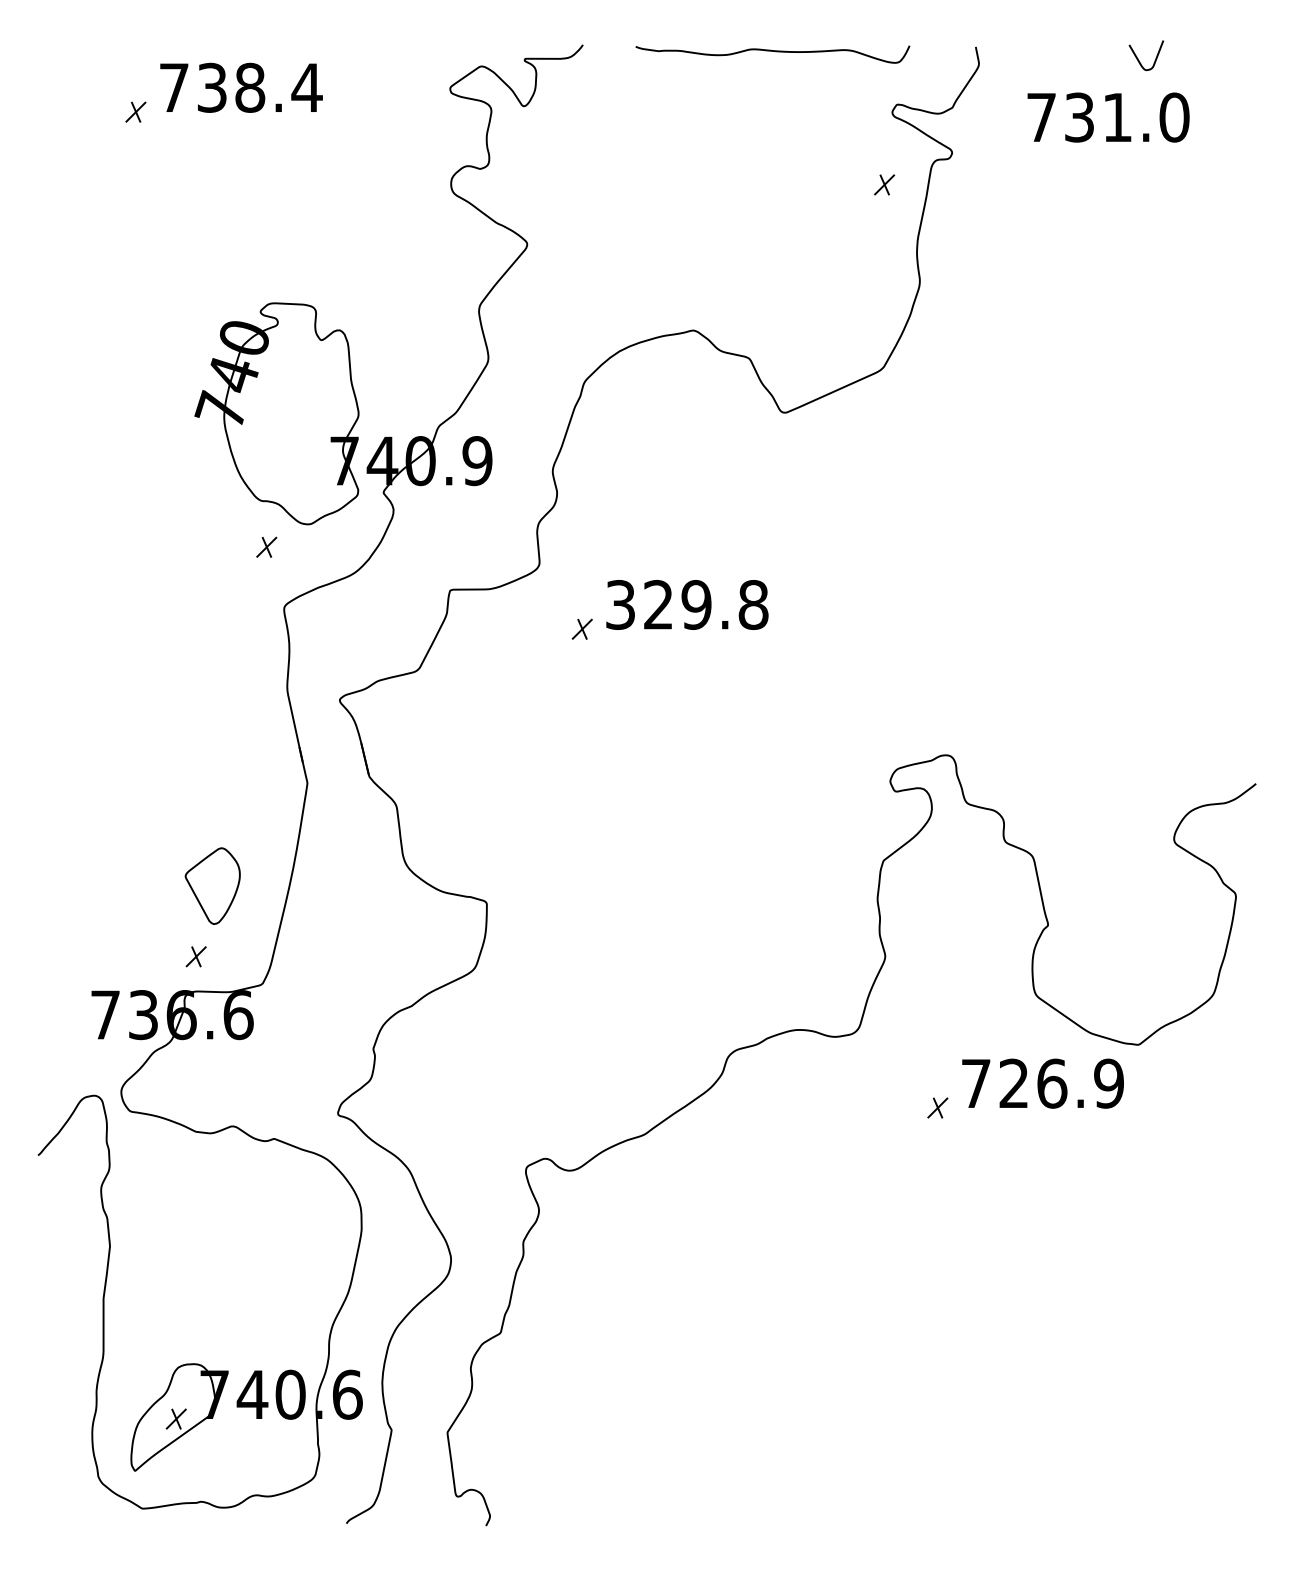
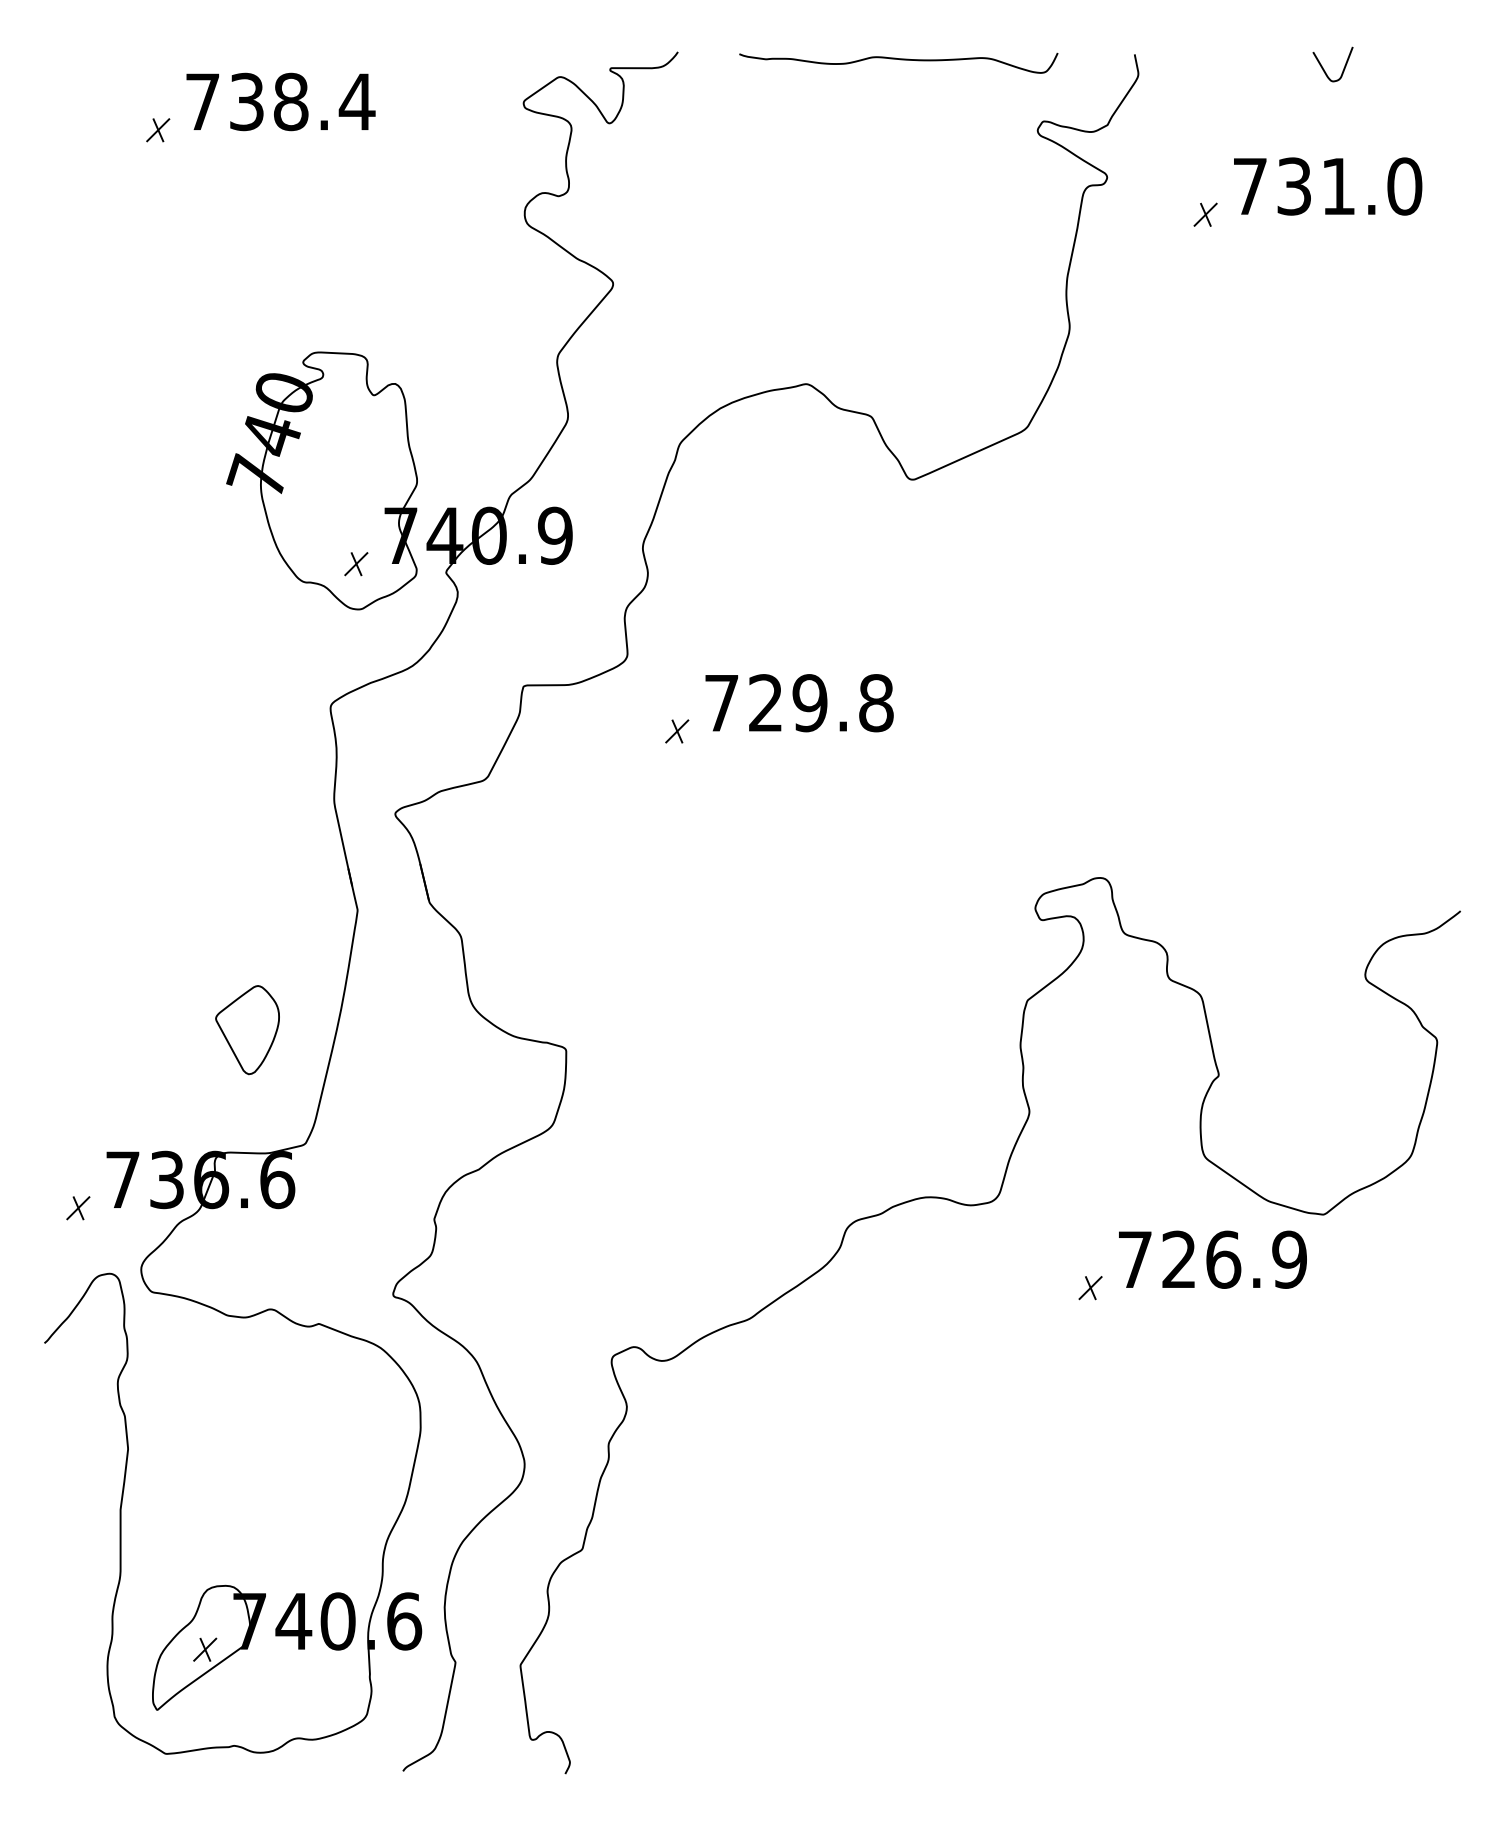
text: (1108, 117) -> (1328, 186), moved
part: (884, 184) -> (1205, 214), moved
part: (266, 547) -> (356, 564), moved
text: (620, 605) -> (721, 703), 329.8 -> 729.8
part: (196, 957) -> (78, 1208), moved

